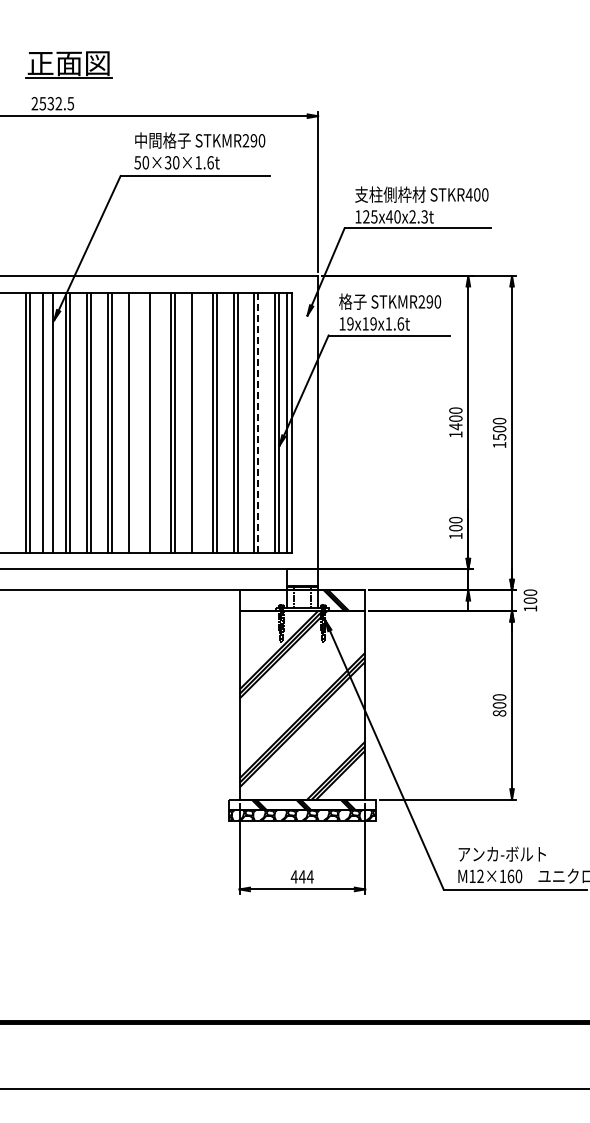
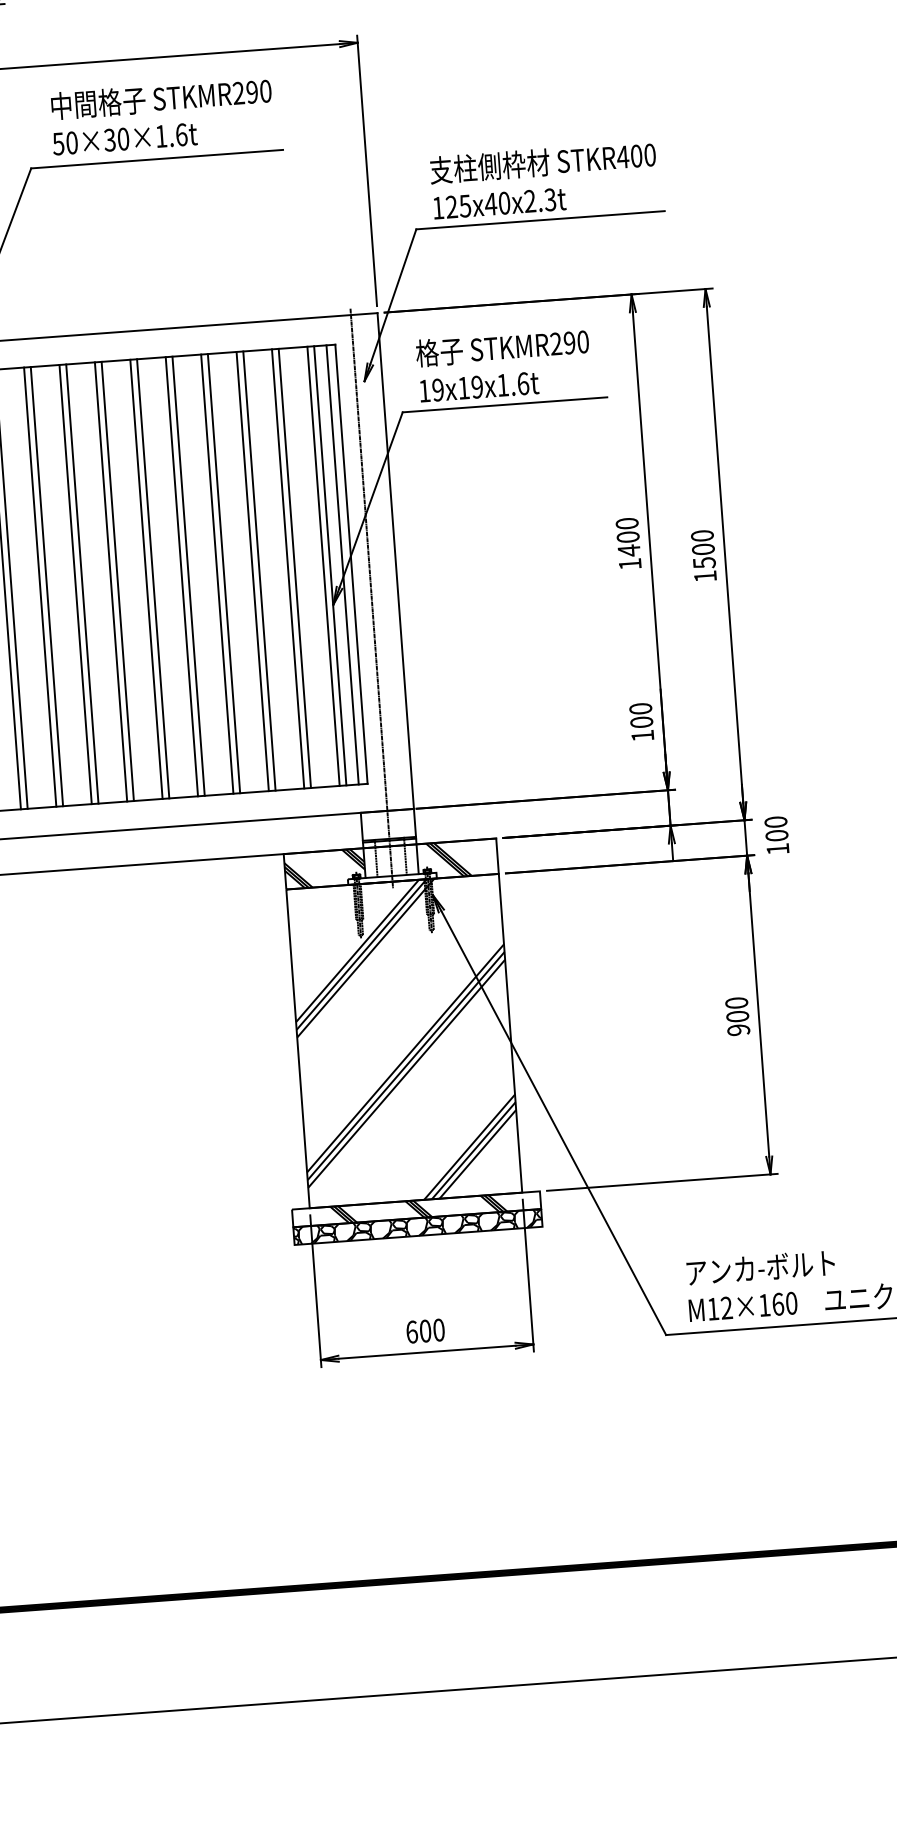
line: (132, 422) -> (81, 583), added
line: (153, 422) -> (117, 581), added
line: (195, 422) -> (188, 575), added
line: (258, 422) -> (294, 568), dashed -> solid
line: (302, 443) -> (371, 598), added
hatch: (262, 600) -> (323, 868), added
text: (499, 713) -> (738, 1030), 800 -> 900
text: (301, 876) -> (424, 1330), 444 -> 600

